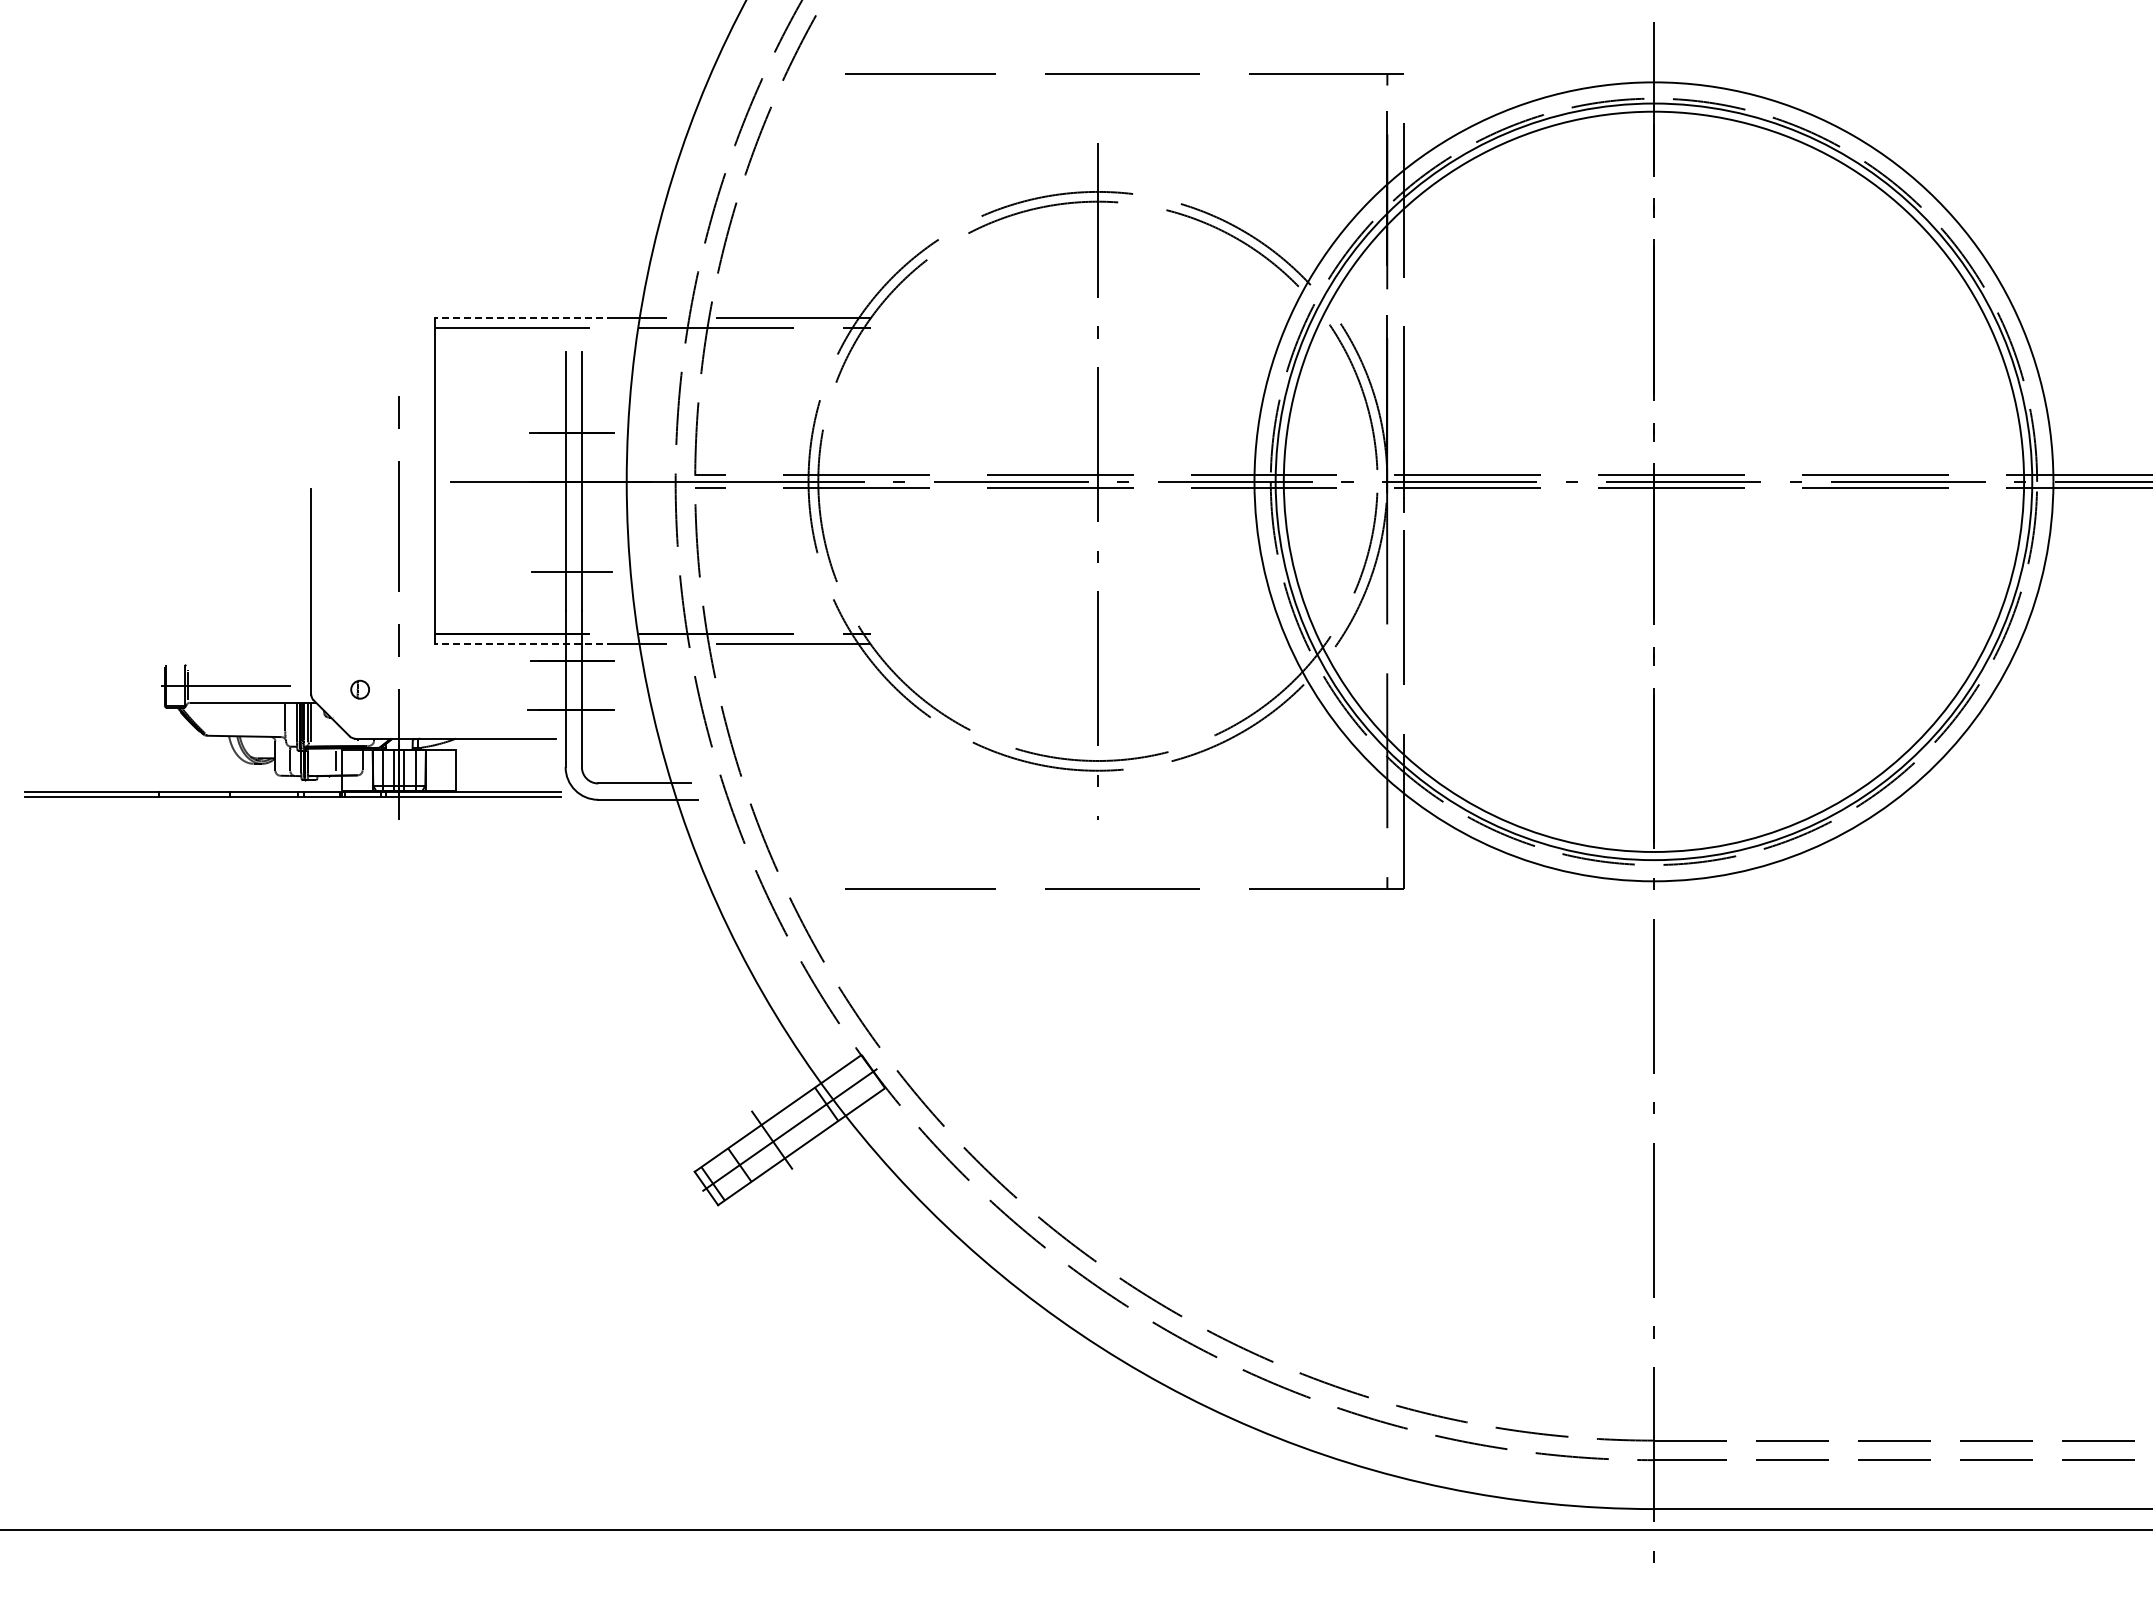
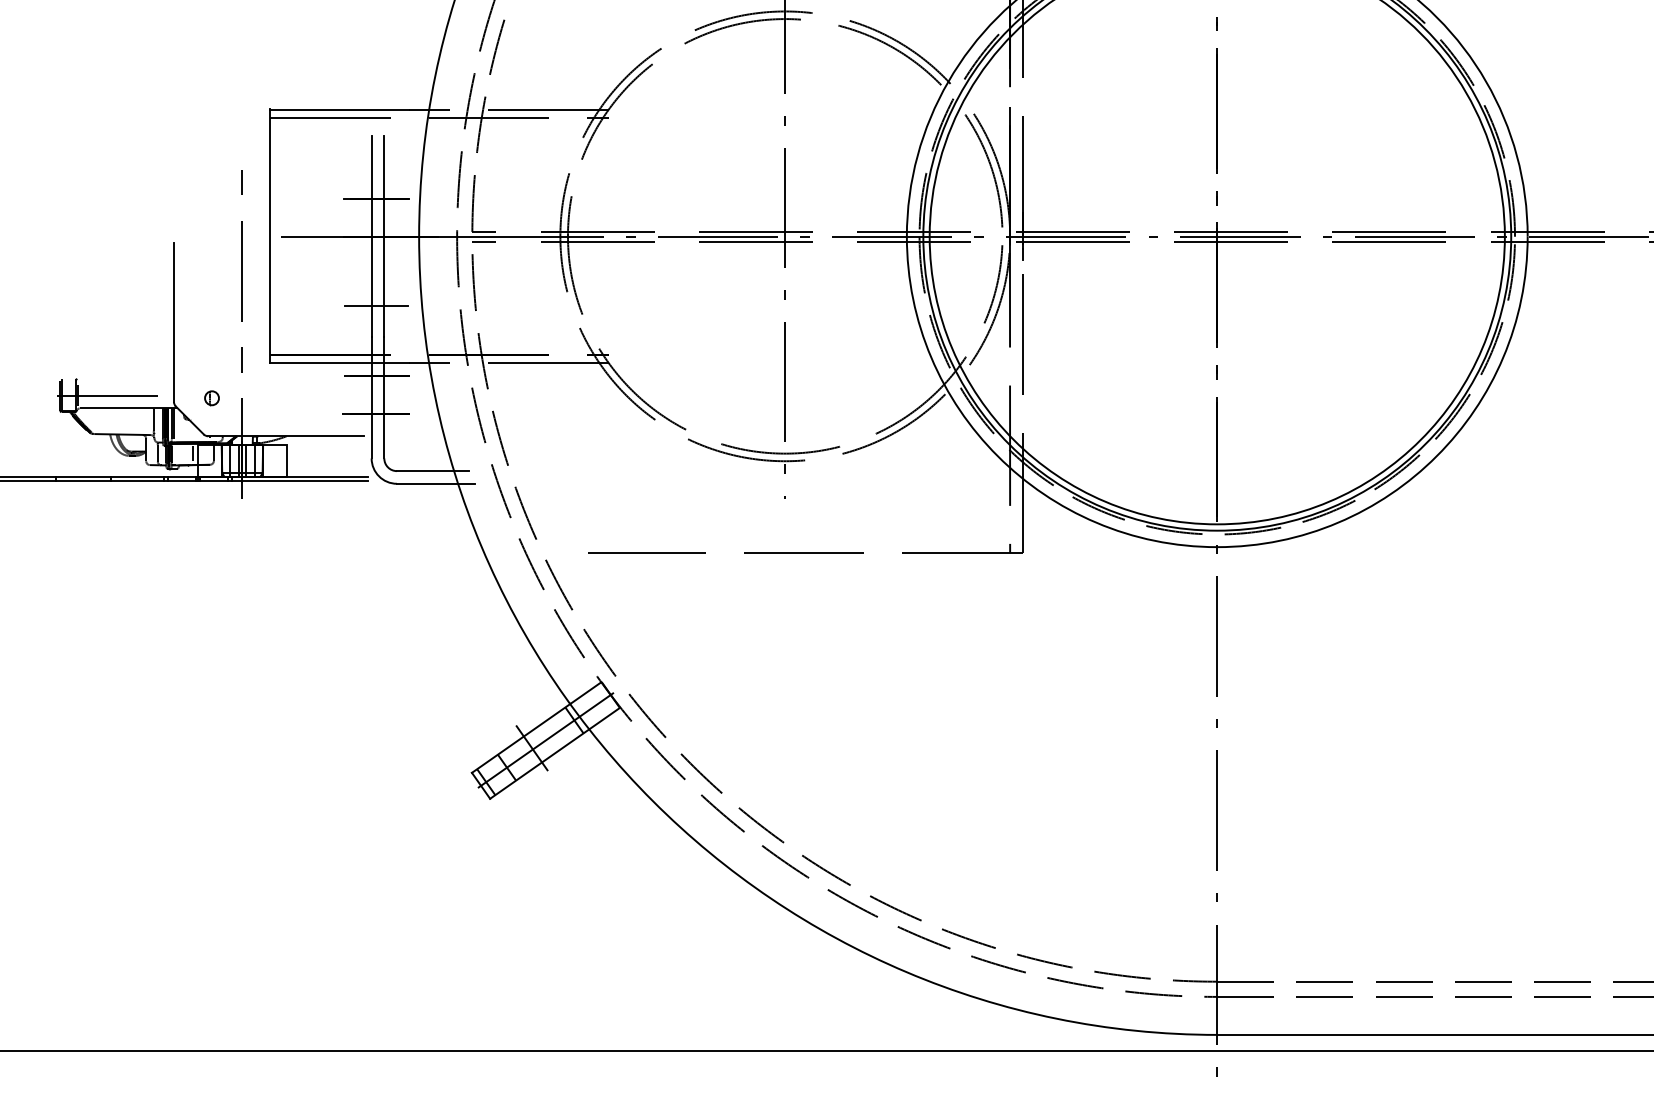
line: (524, 318) -> (339, 109), dashed -> solid
line: (524, 644) -> (339, 363), dashed -> solid

